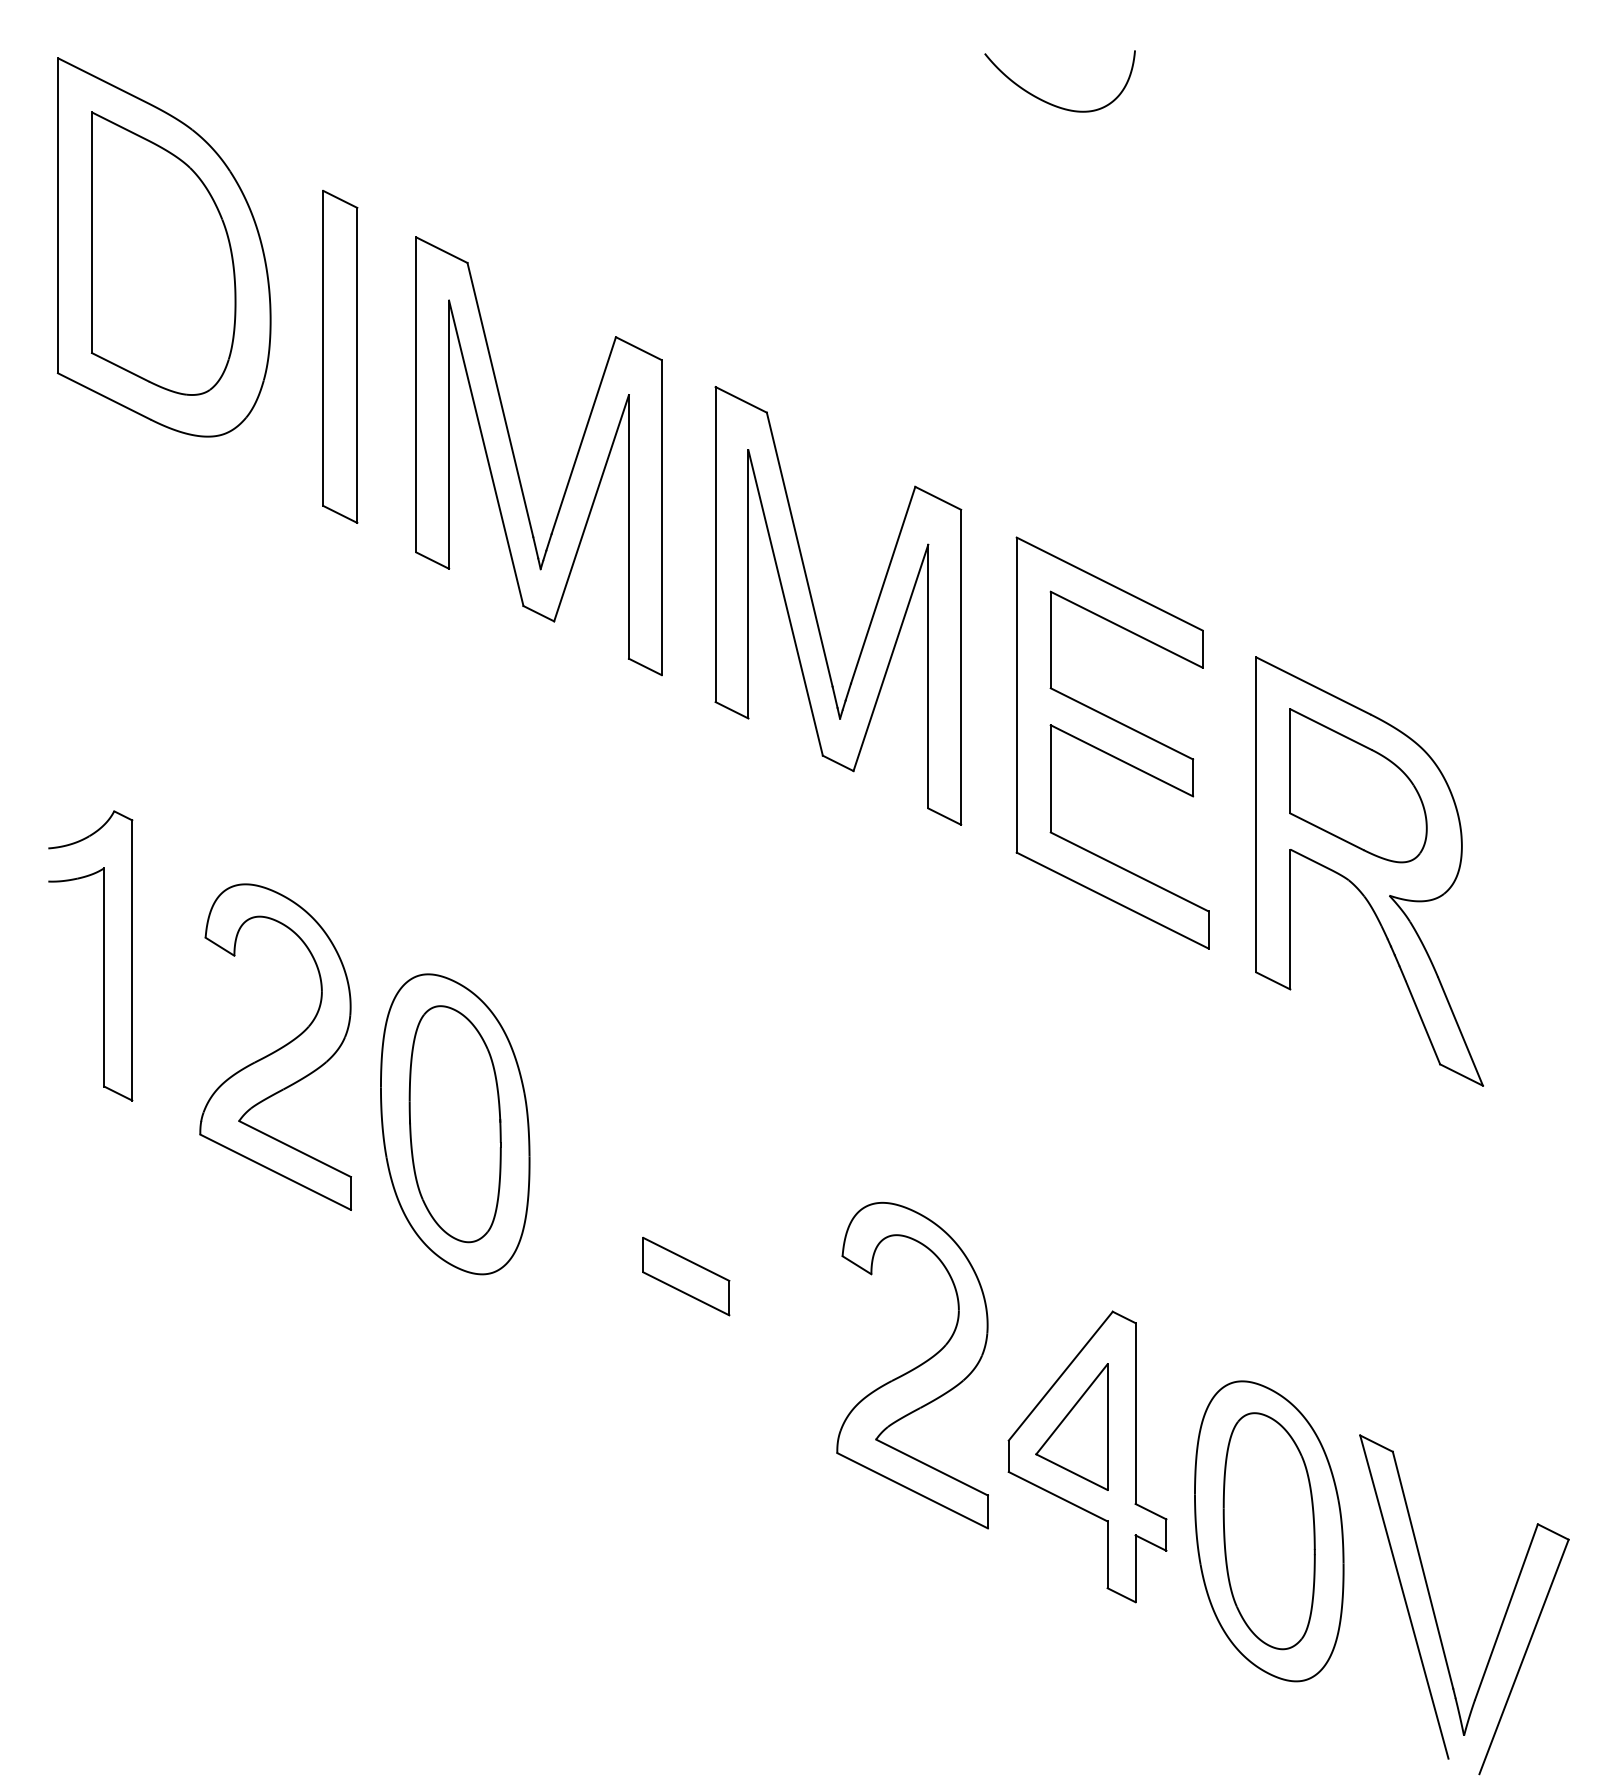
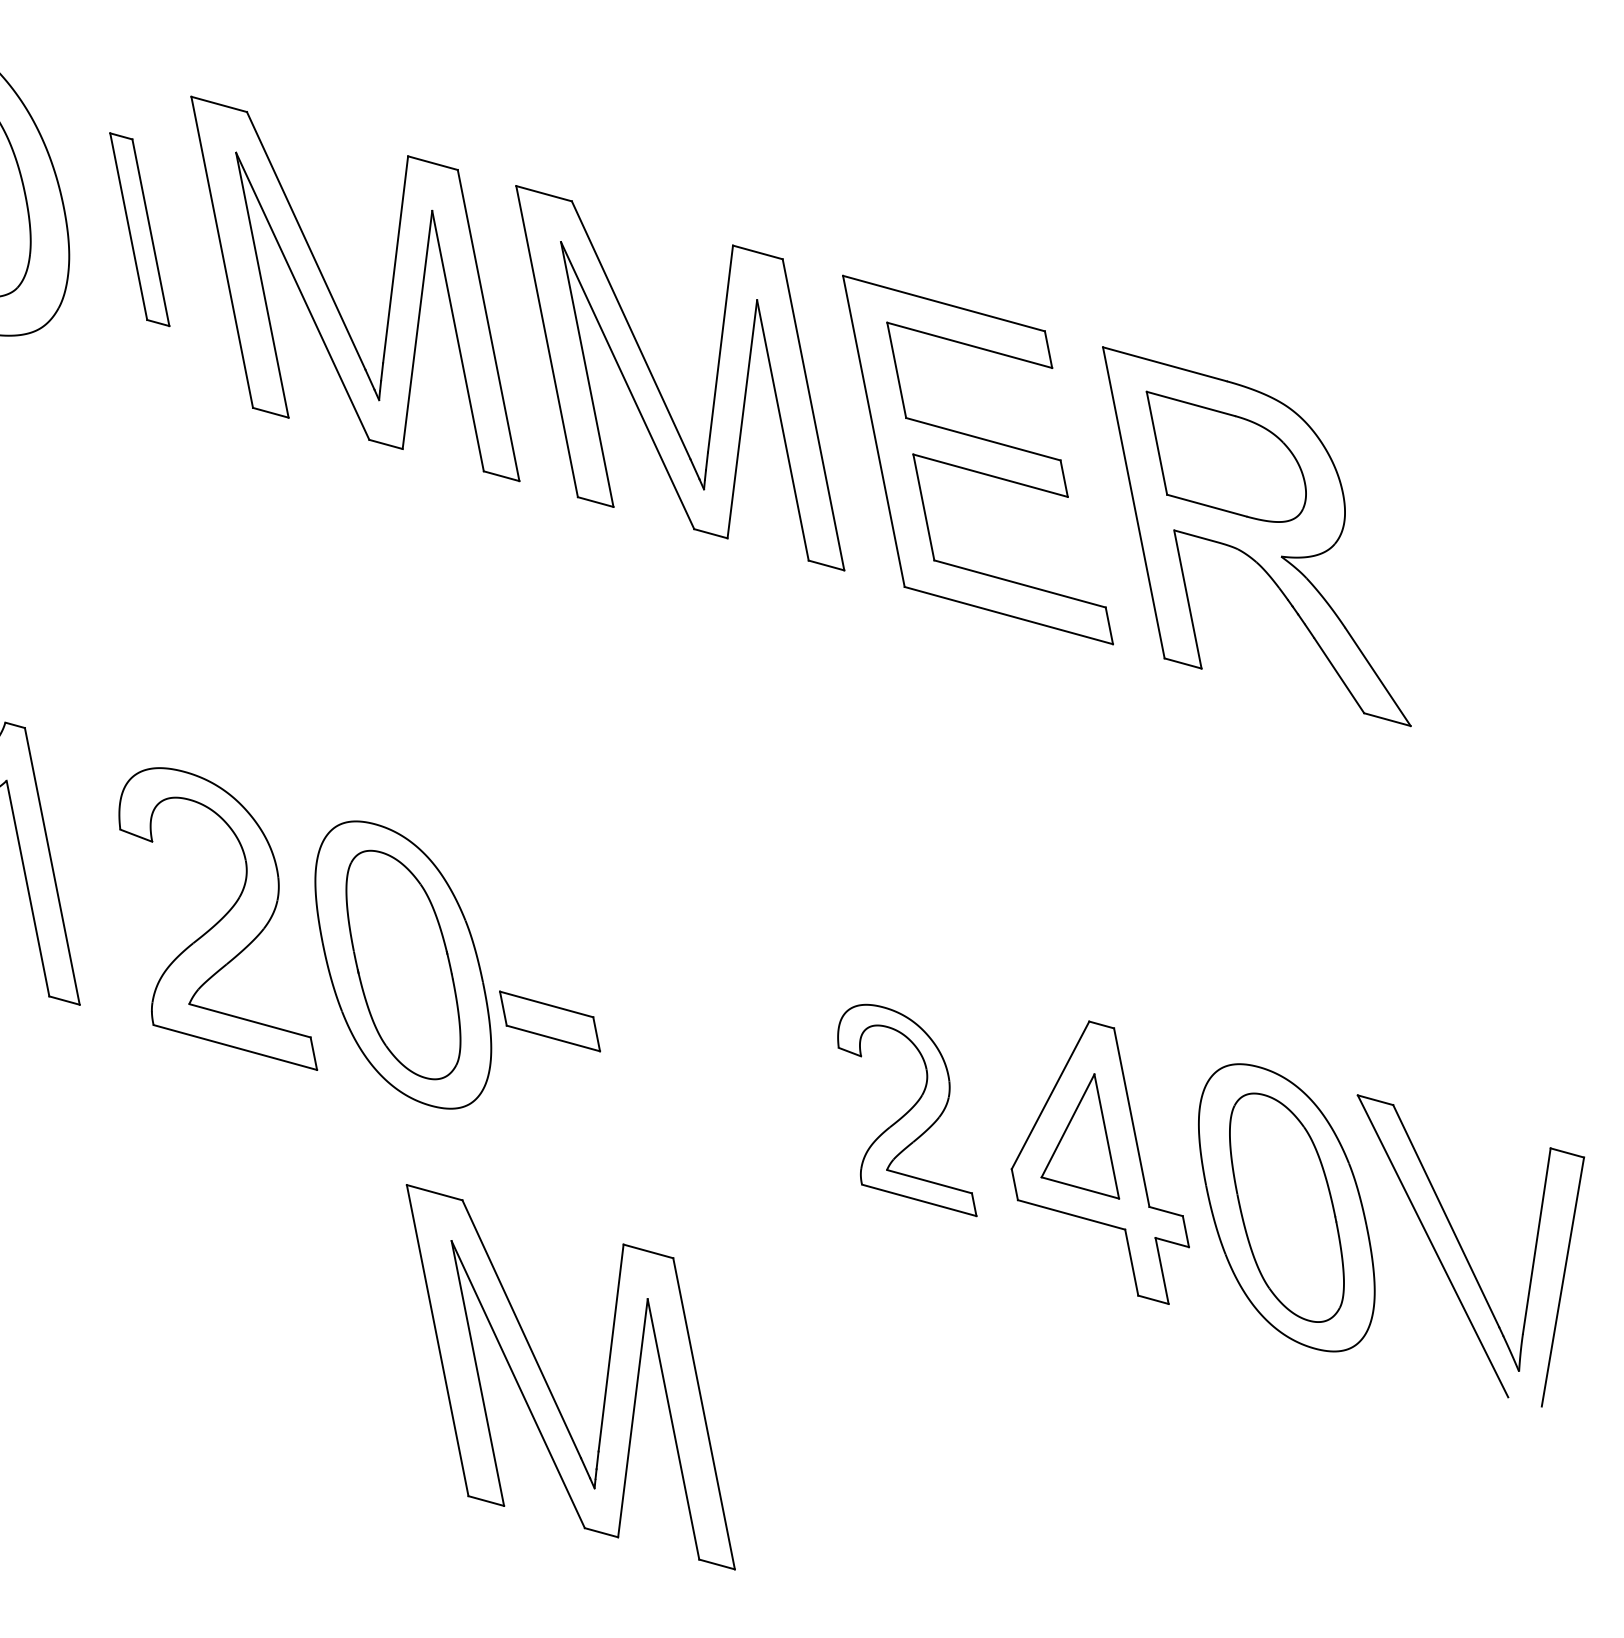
part: (340, 356) -> (139, 229), size x0.6
part: (686, 1276) -> (550, 1021), moved
part: (912, 1365) -> (902, 1113), size x0.7
part: (516, 1563) -> (549, 1386), added

